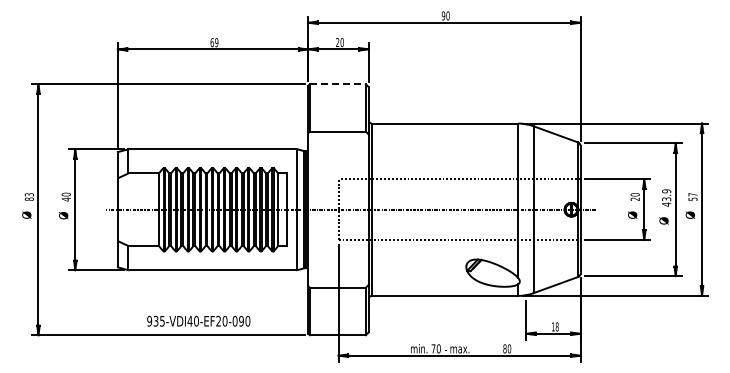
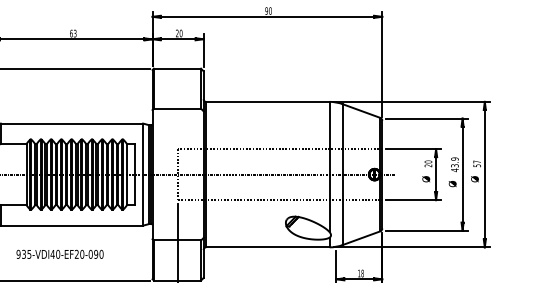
text: (216, 42) -> (75, 33), 69 -> 63
line: (337, 84) -> (177, 68), dashed -> solid
text: (198, 320) -> (59, 253), moved

